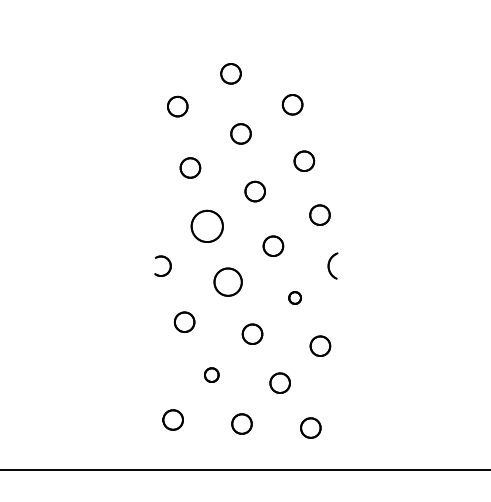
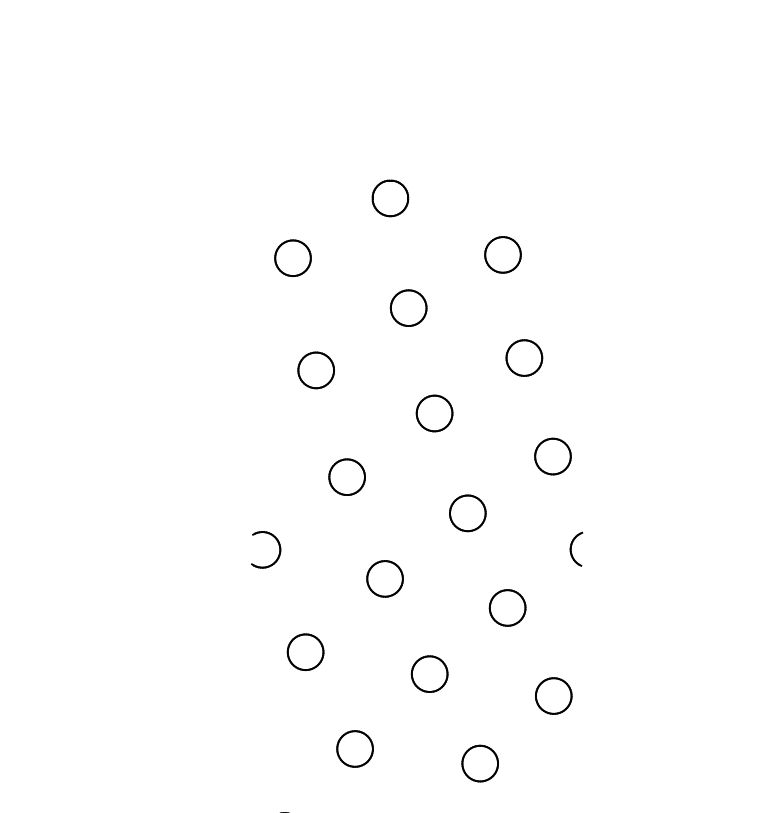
part: (207, 226) -> (347, 477), size x0.62
part: (332, 265) -> (575, 548), size x0.71
part: (227, 281) -> (383, 577), size x0.71
part: (294, 297) -> (506, 607), size x1.67
part: (211, 374) -> (354, 747), size x1.43

